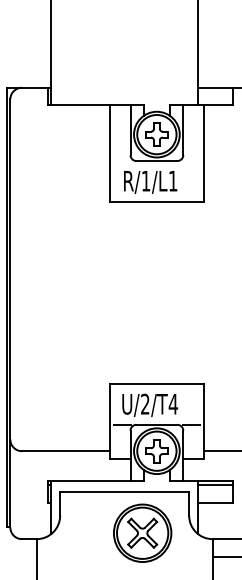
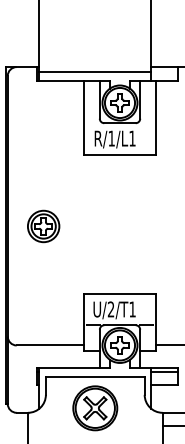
line: (124, 93) -> (95, 71), added
part: (56, 295) -> (43, 226), added
text: (173, 404) -> (132, 309), U/2/T4 -> U/2/T1
part: (142, 532) -> (95, 407), moved

